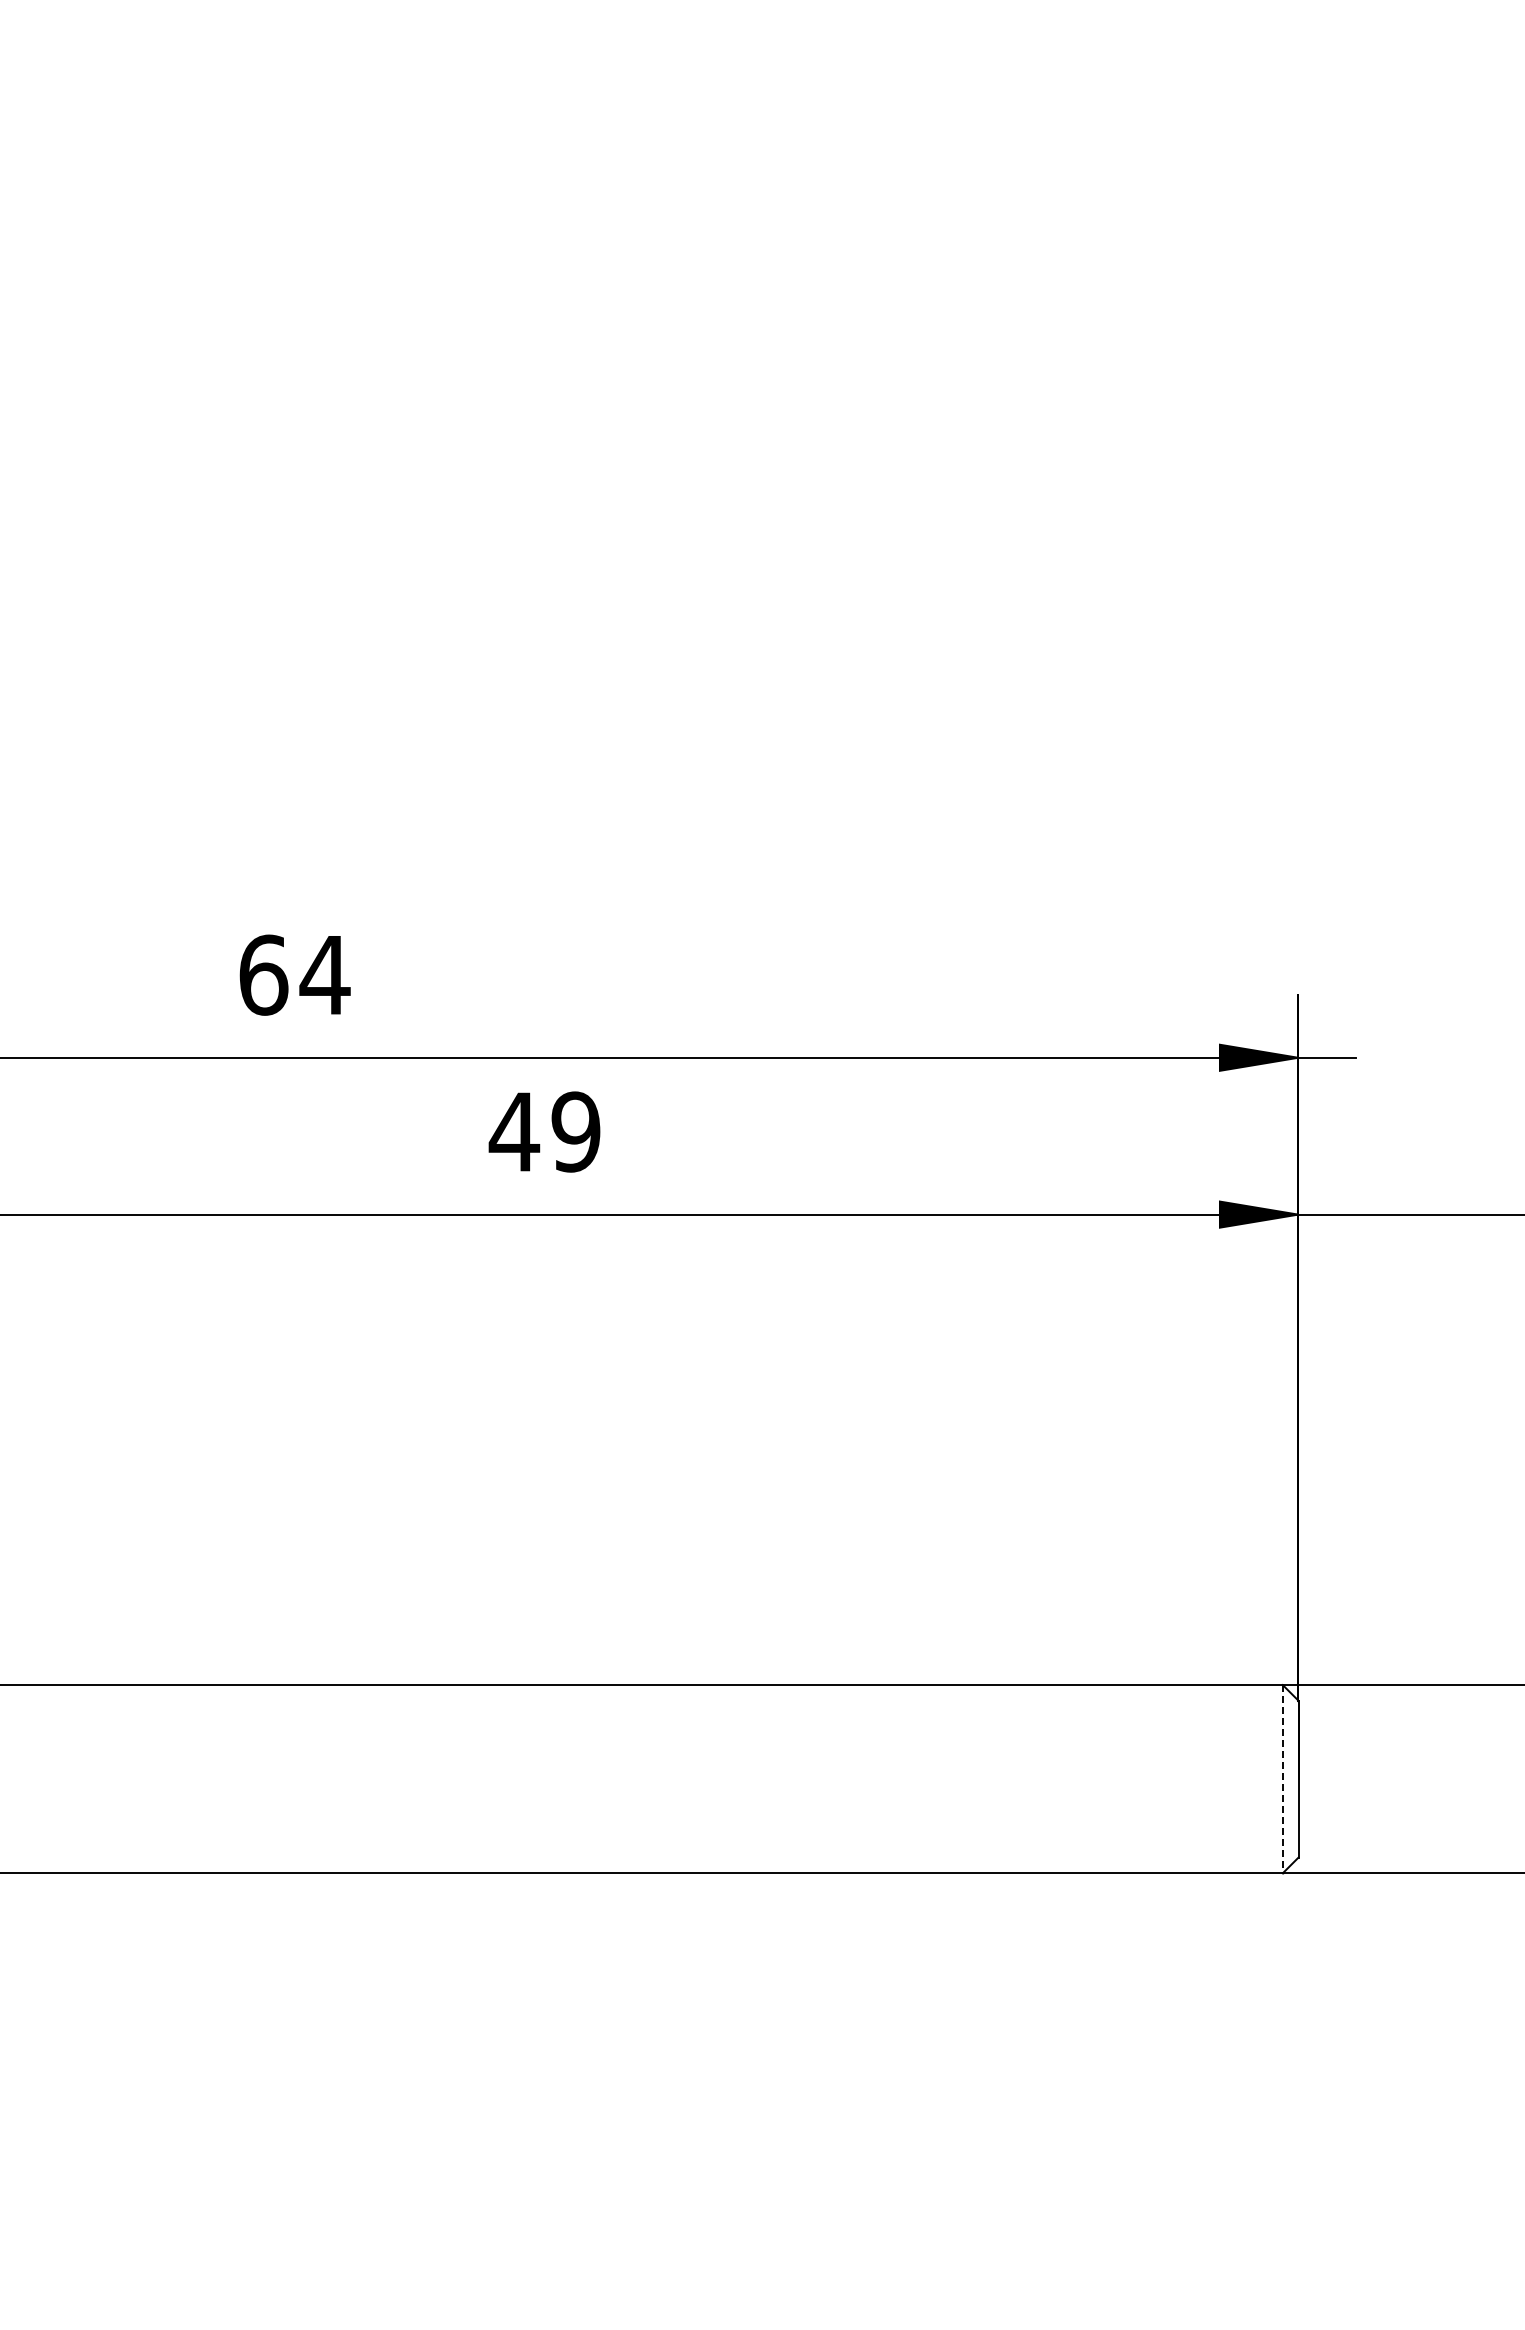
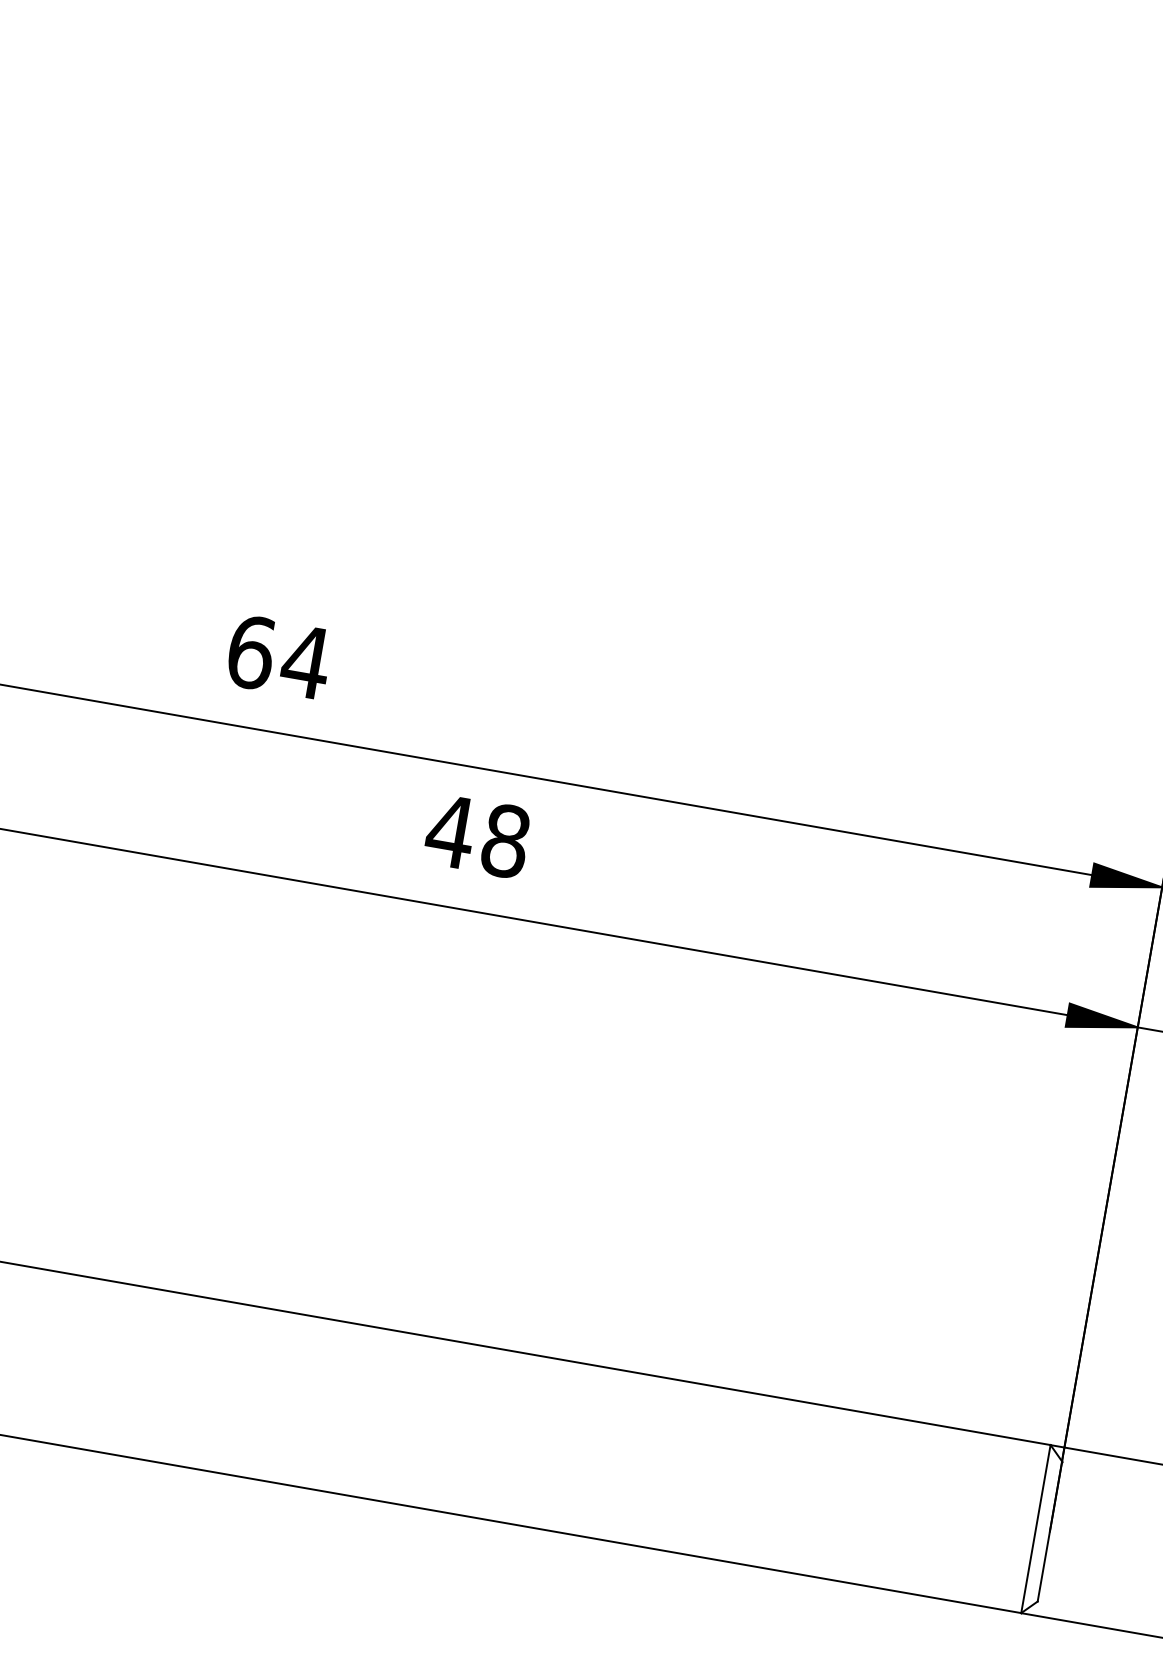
text: (575, 1131) -> (505, 840), 49 -> 48
line: (1282, 1779) -> (1035, 1529), dashed -> solid

